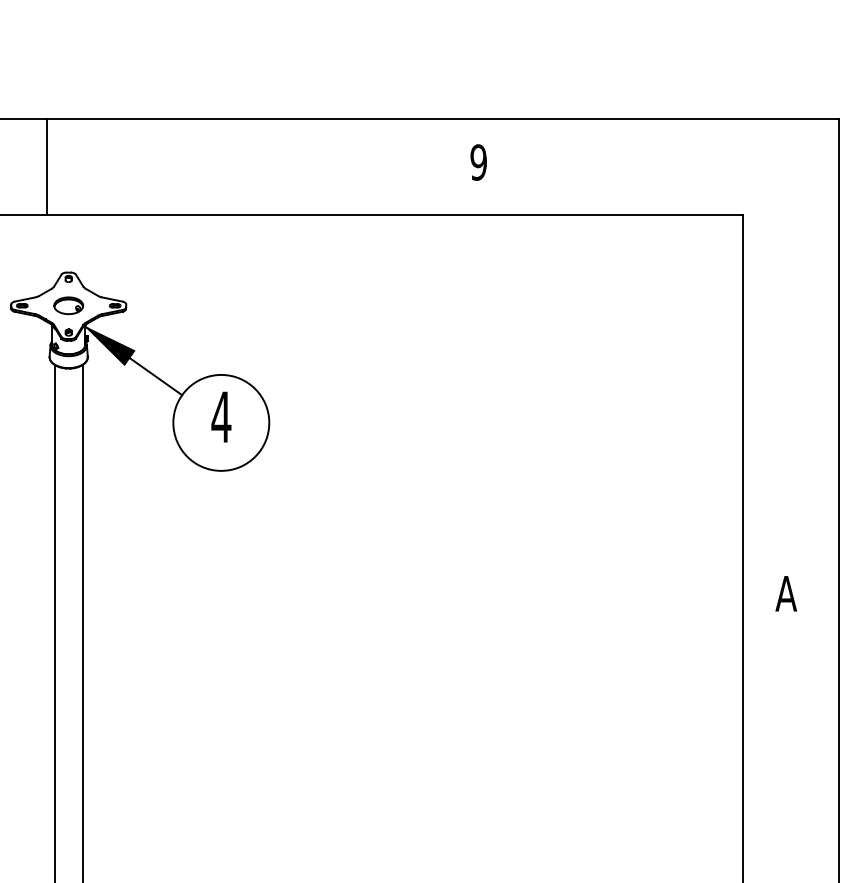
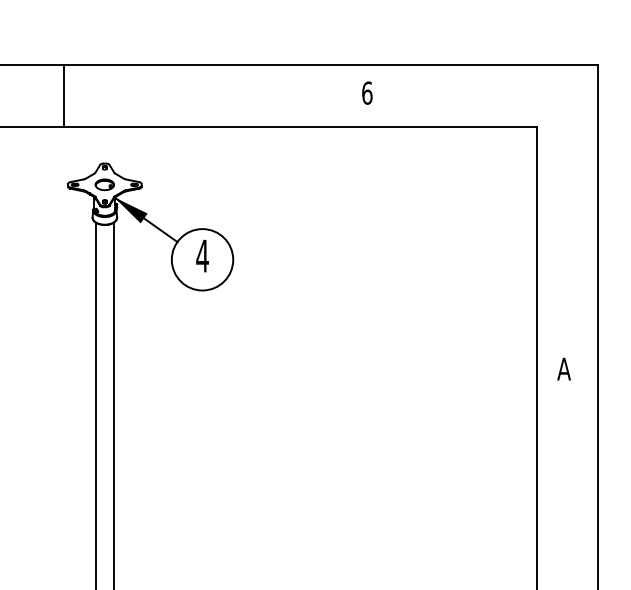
text: (479, 161) -> (367, 92), 9 -> 6
line: (47, 166) -> (64, 95), moved

